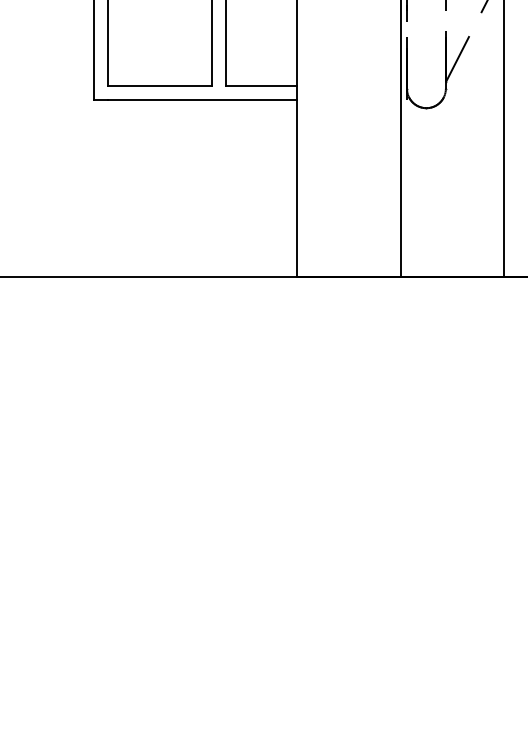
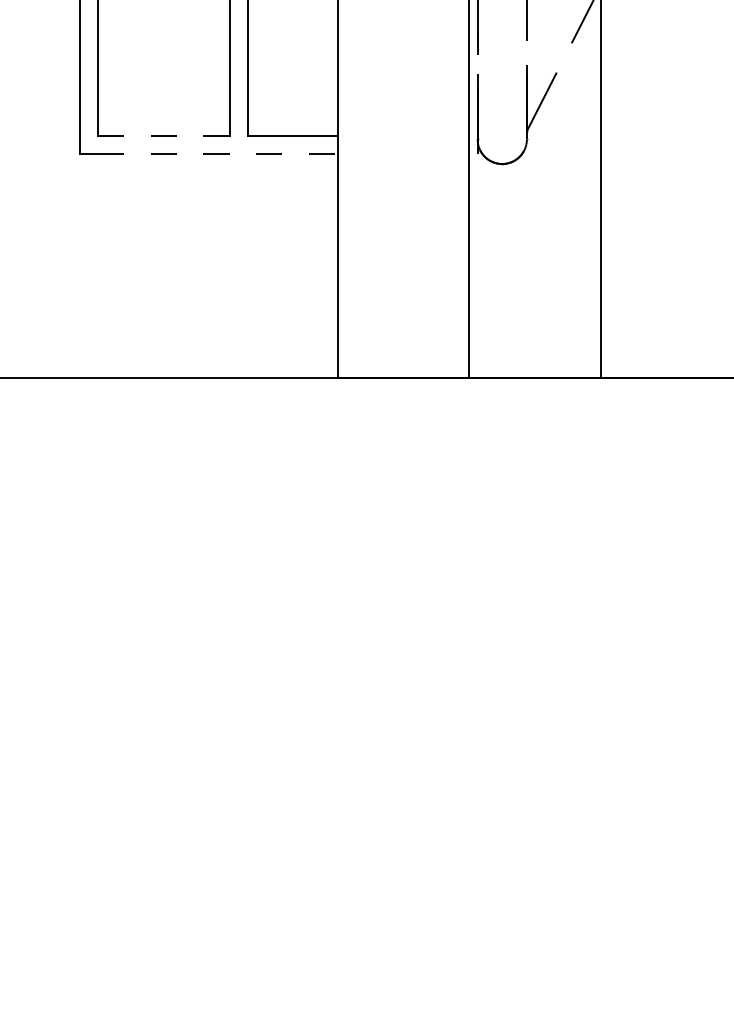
line: (160, 85) -> (164, 135), solid -> dashed
line: (202, 100) -> (218, 154), solid -> dashed

